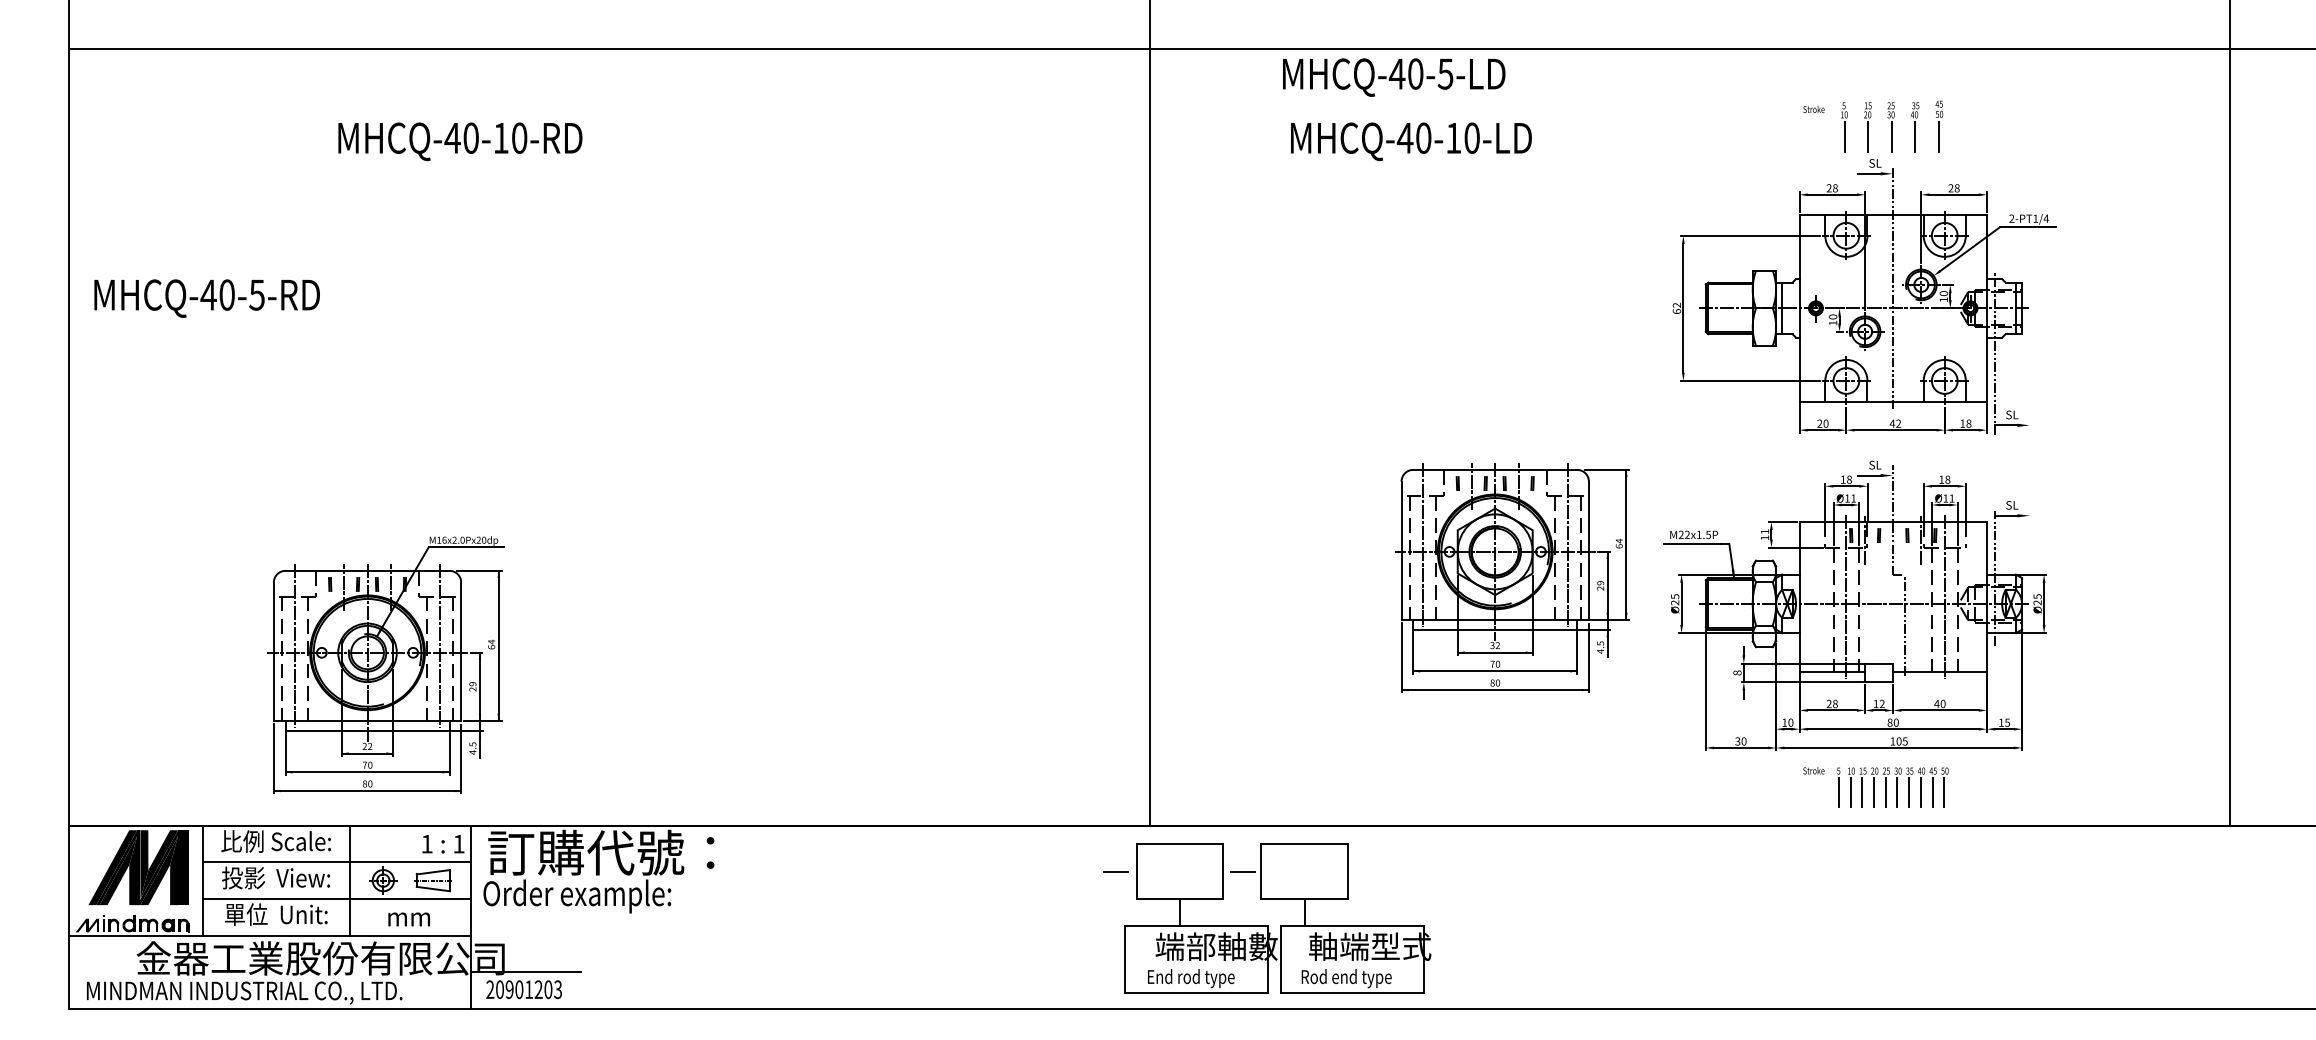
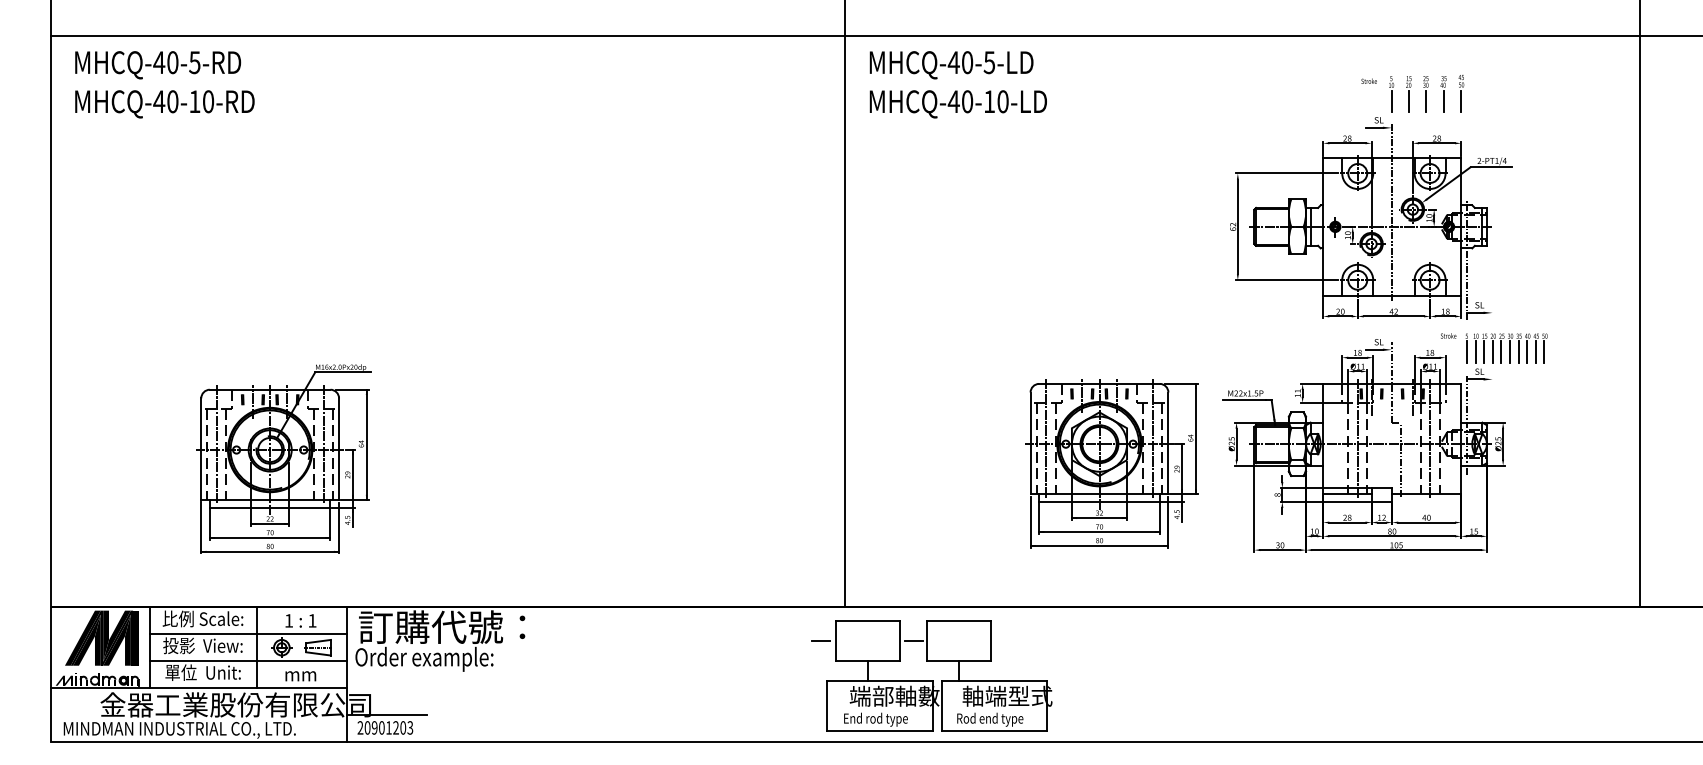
text: (1394, 77) -> (951, 65), moved
part: (1873, 126) -> (1412, 93), moved
text: (460, 141) -> (165, 104), moved
text: (1411, 141) -> (958, 104), moved
text: (206, 298) -> (157, 65), moved
part: (1512, 577) -> (1112, 463), moved
part: (385, 664) -> (283, 458), moved
part: (1875, 787) -> (1493, 348), moved
text: (443, 844) -> (301, 621), moved

